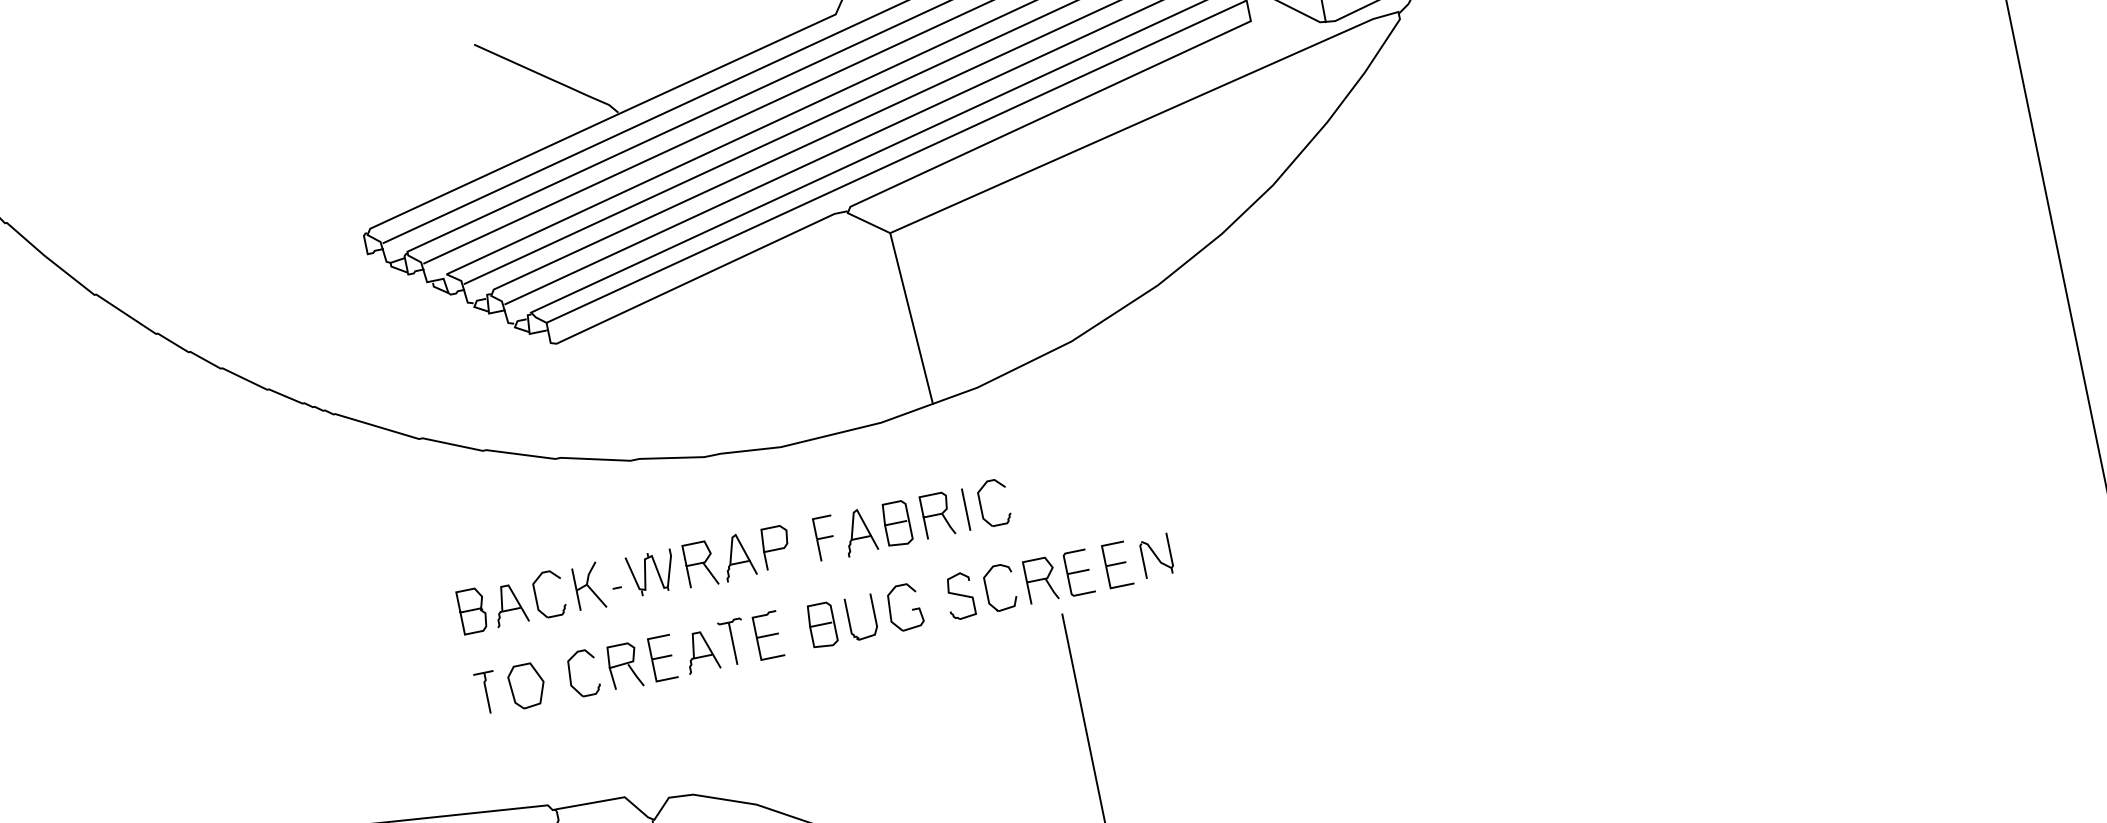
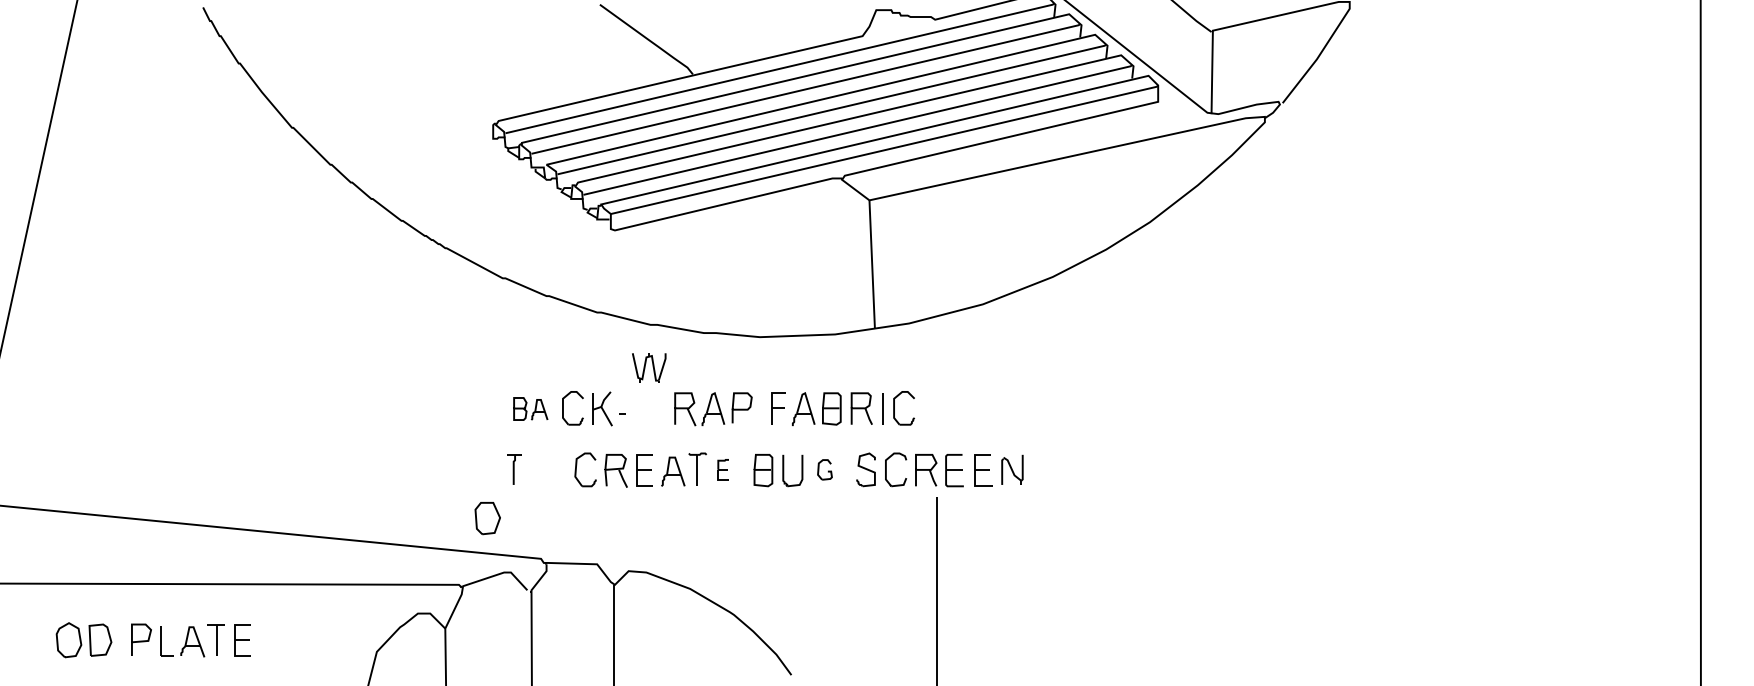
part: (651, 572) -> (649, 367), moved
part: (492, 606) -> (530, 408), size x0.7
part: (904, 607) -> (824, 469), size x0.6
part: (768, 634) -> (723, 469), size x0.6
part: (526, 685) -> (487, 518), moved

